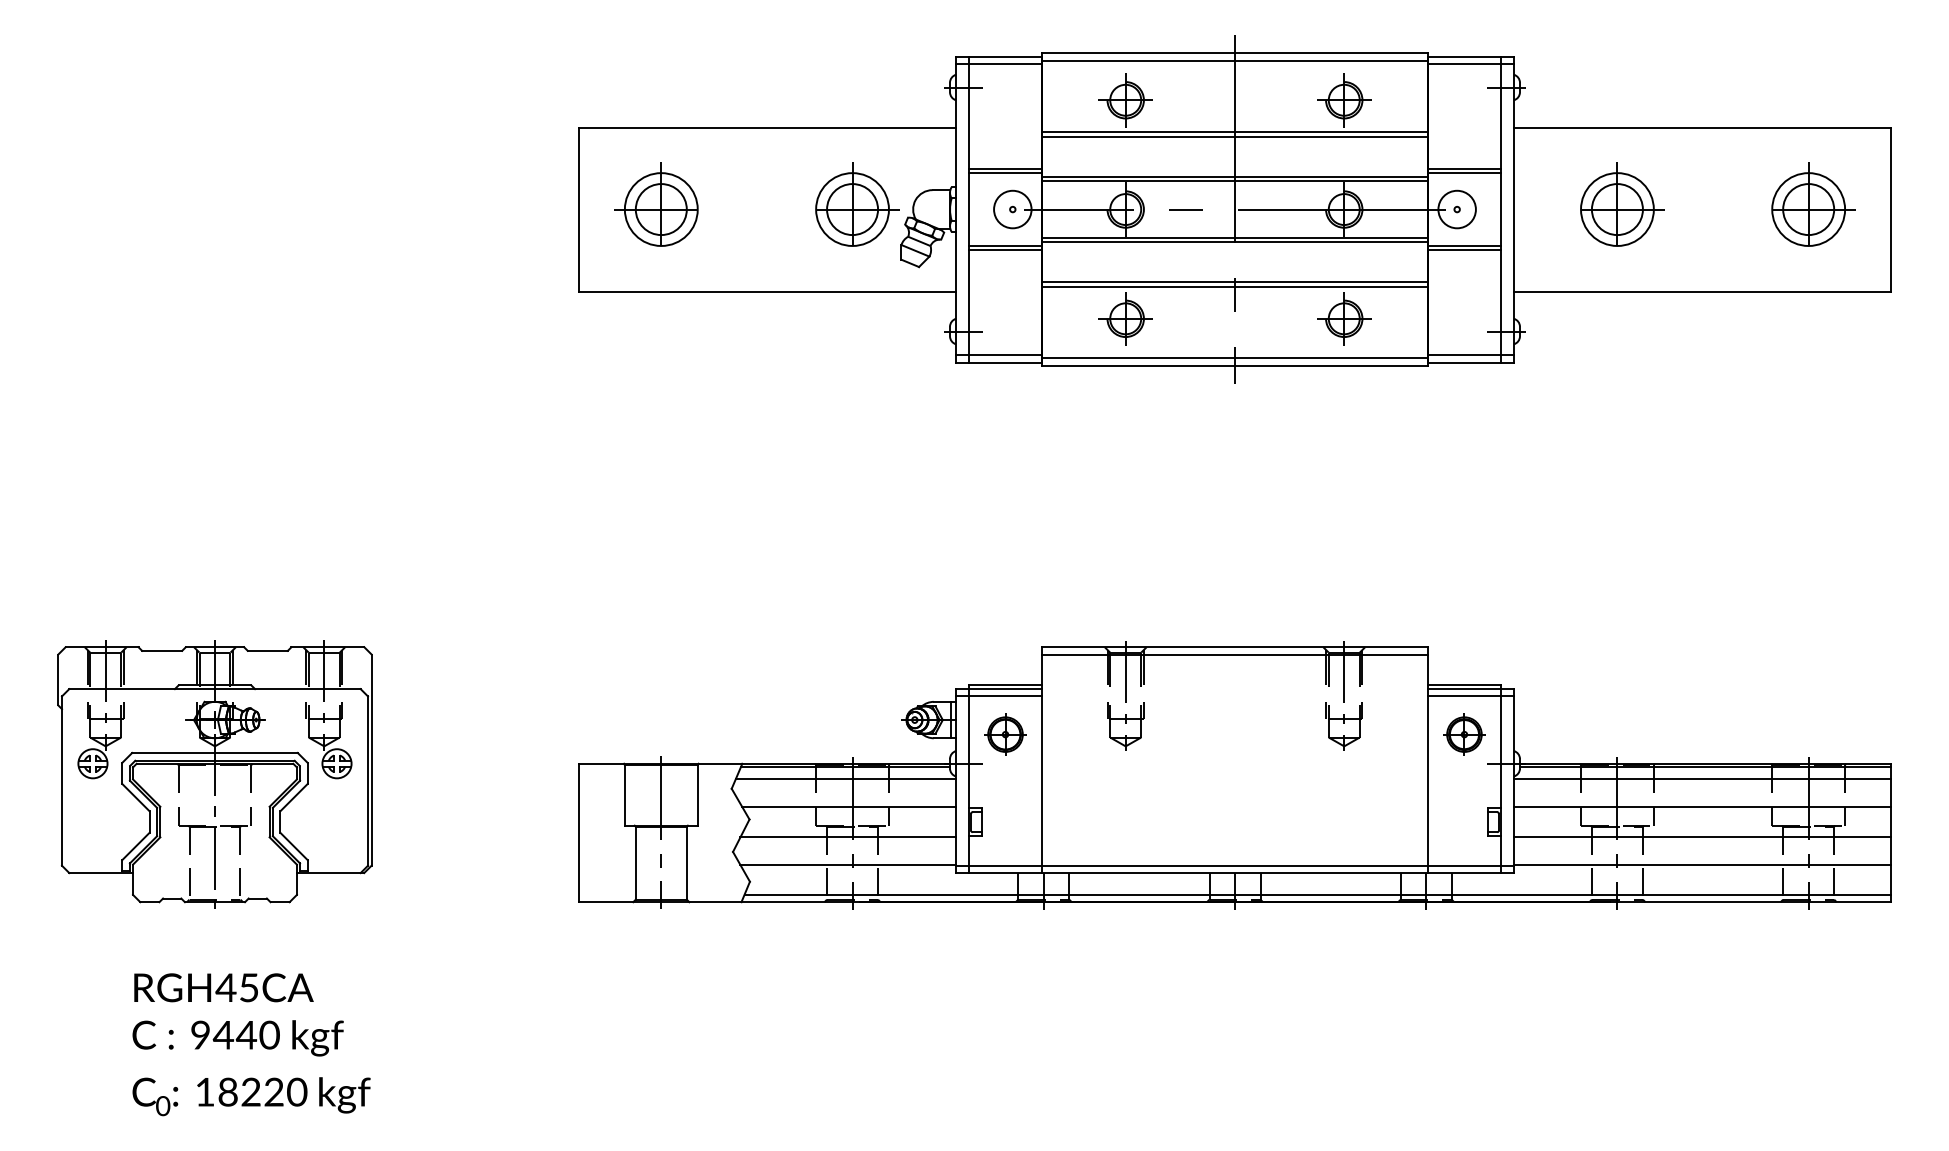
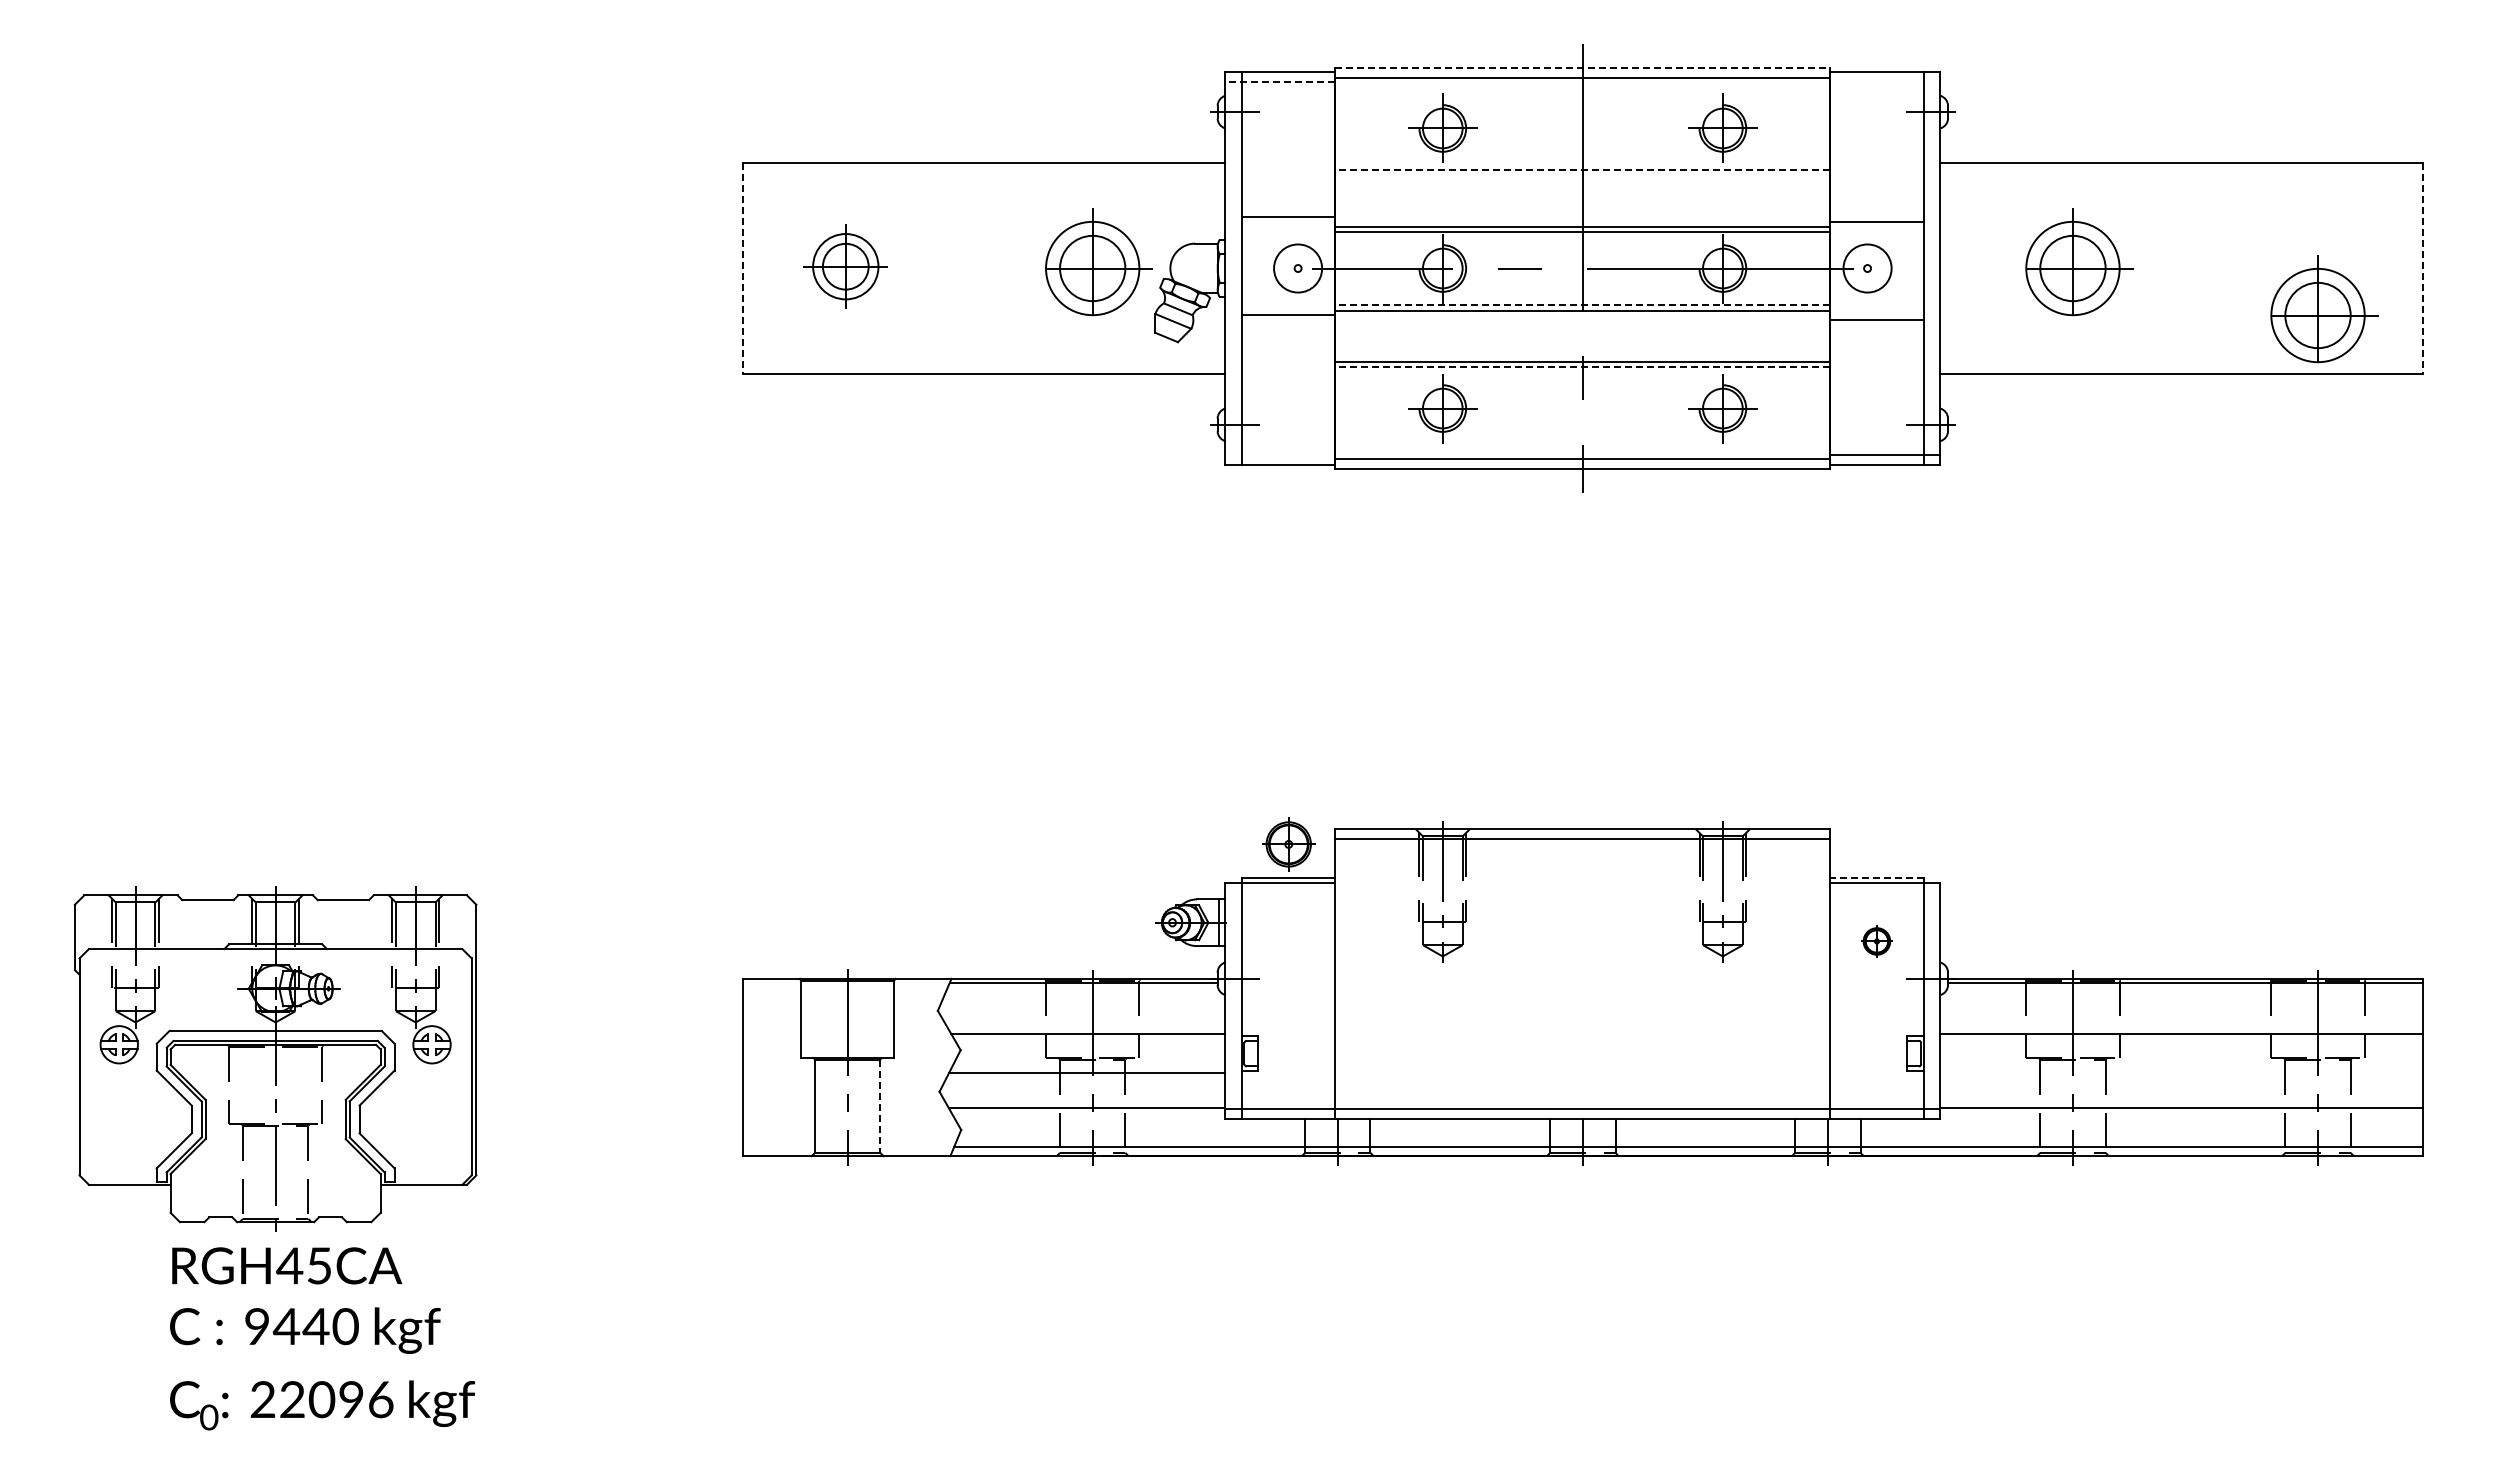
line: (1235, 52) -> (1583, 67), solid -> dashed
line: (998, 63) -> (1279, 81), solid -> dashed
line: (1471, 63) -> (1885, 81), removed
line: (1234, 132) -> (1582, 169), solid -> dashed
line: (1234, 136) -> (1582, 175), removed
line: (1464, 169) -> (1876, 217), removed
line: (1005, 172) -> (1288, 221), removed
part: (656, 204) -> (841, 262), size x0.7
part: (1813, 204) -> (2324, 309), moved
line: (579, 210) -> (742, 269), solid -> dashed
line: (1890, 210) -> (2423, 269), solid -> dashed
line: (1234, 237) -> (1582, 304), solid -> dashed
line: (1464, 246) -> (1876, 315), removed
line: (1005, 249) -> (1288, 319), removed
line: (1234, 286) -> (1582, 367), solid -> dashed
line: (999, 355) -> (1280, 455), removed
line: (1464, 685) -> (1876, 878), solid -> dashed
line: (999, 696) -> (1280, 892), removed
line: (1471, 696) -> (1885, 892), removed
part: (1005, 734) -> (1288, 844), moved
part: (1464, 734) -> (1876, 941), size x0.6
part: (214, 774) -> (275, 1058), moved
line: (845, 779) -> (1083, 998), removed
line: (1702, 779) -> (2181, 998), removed
line: (1702, 837) -> (2181, 1073), removed
line: (686, 863) -> (880, 1106), solid -> dashed
text: (251, 1092) -> (322, 1399), 18220 -> 22096

